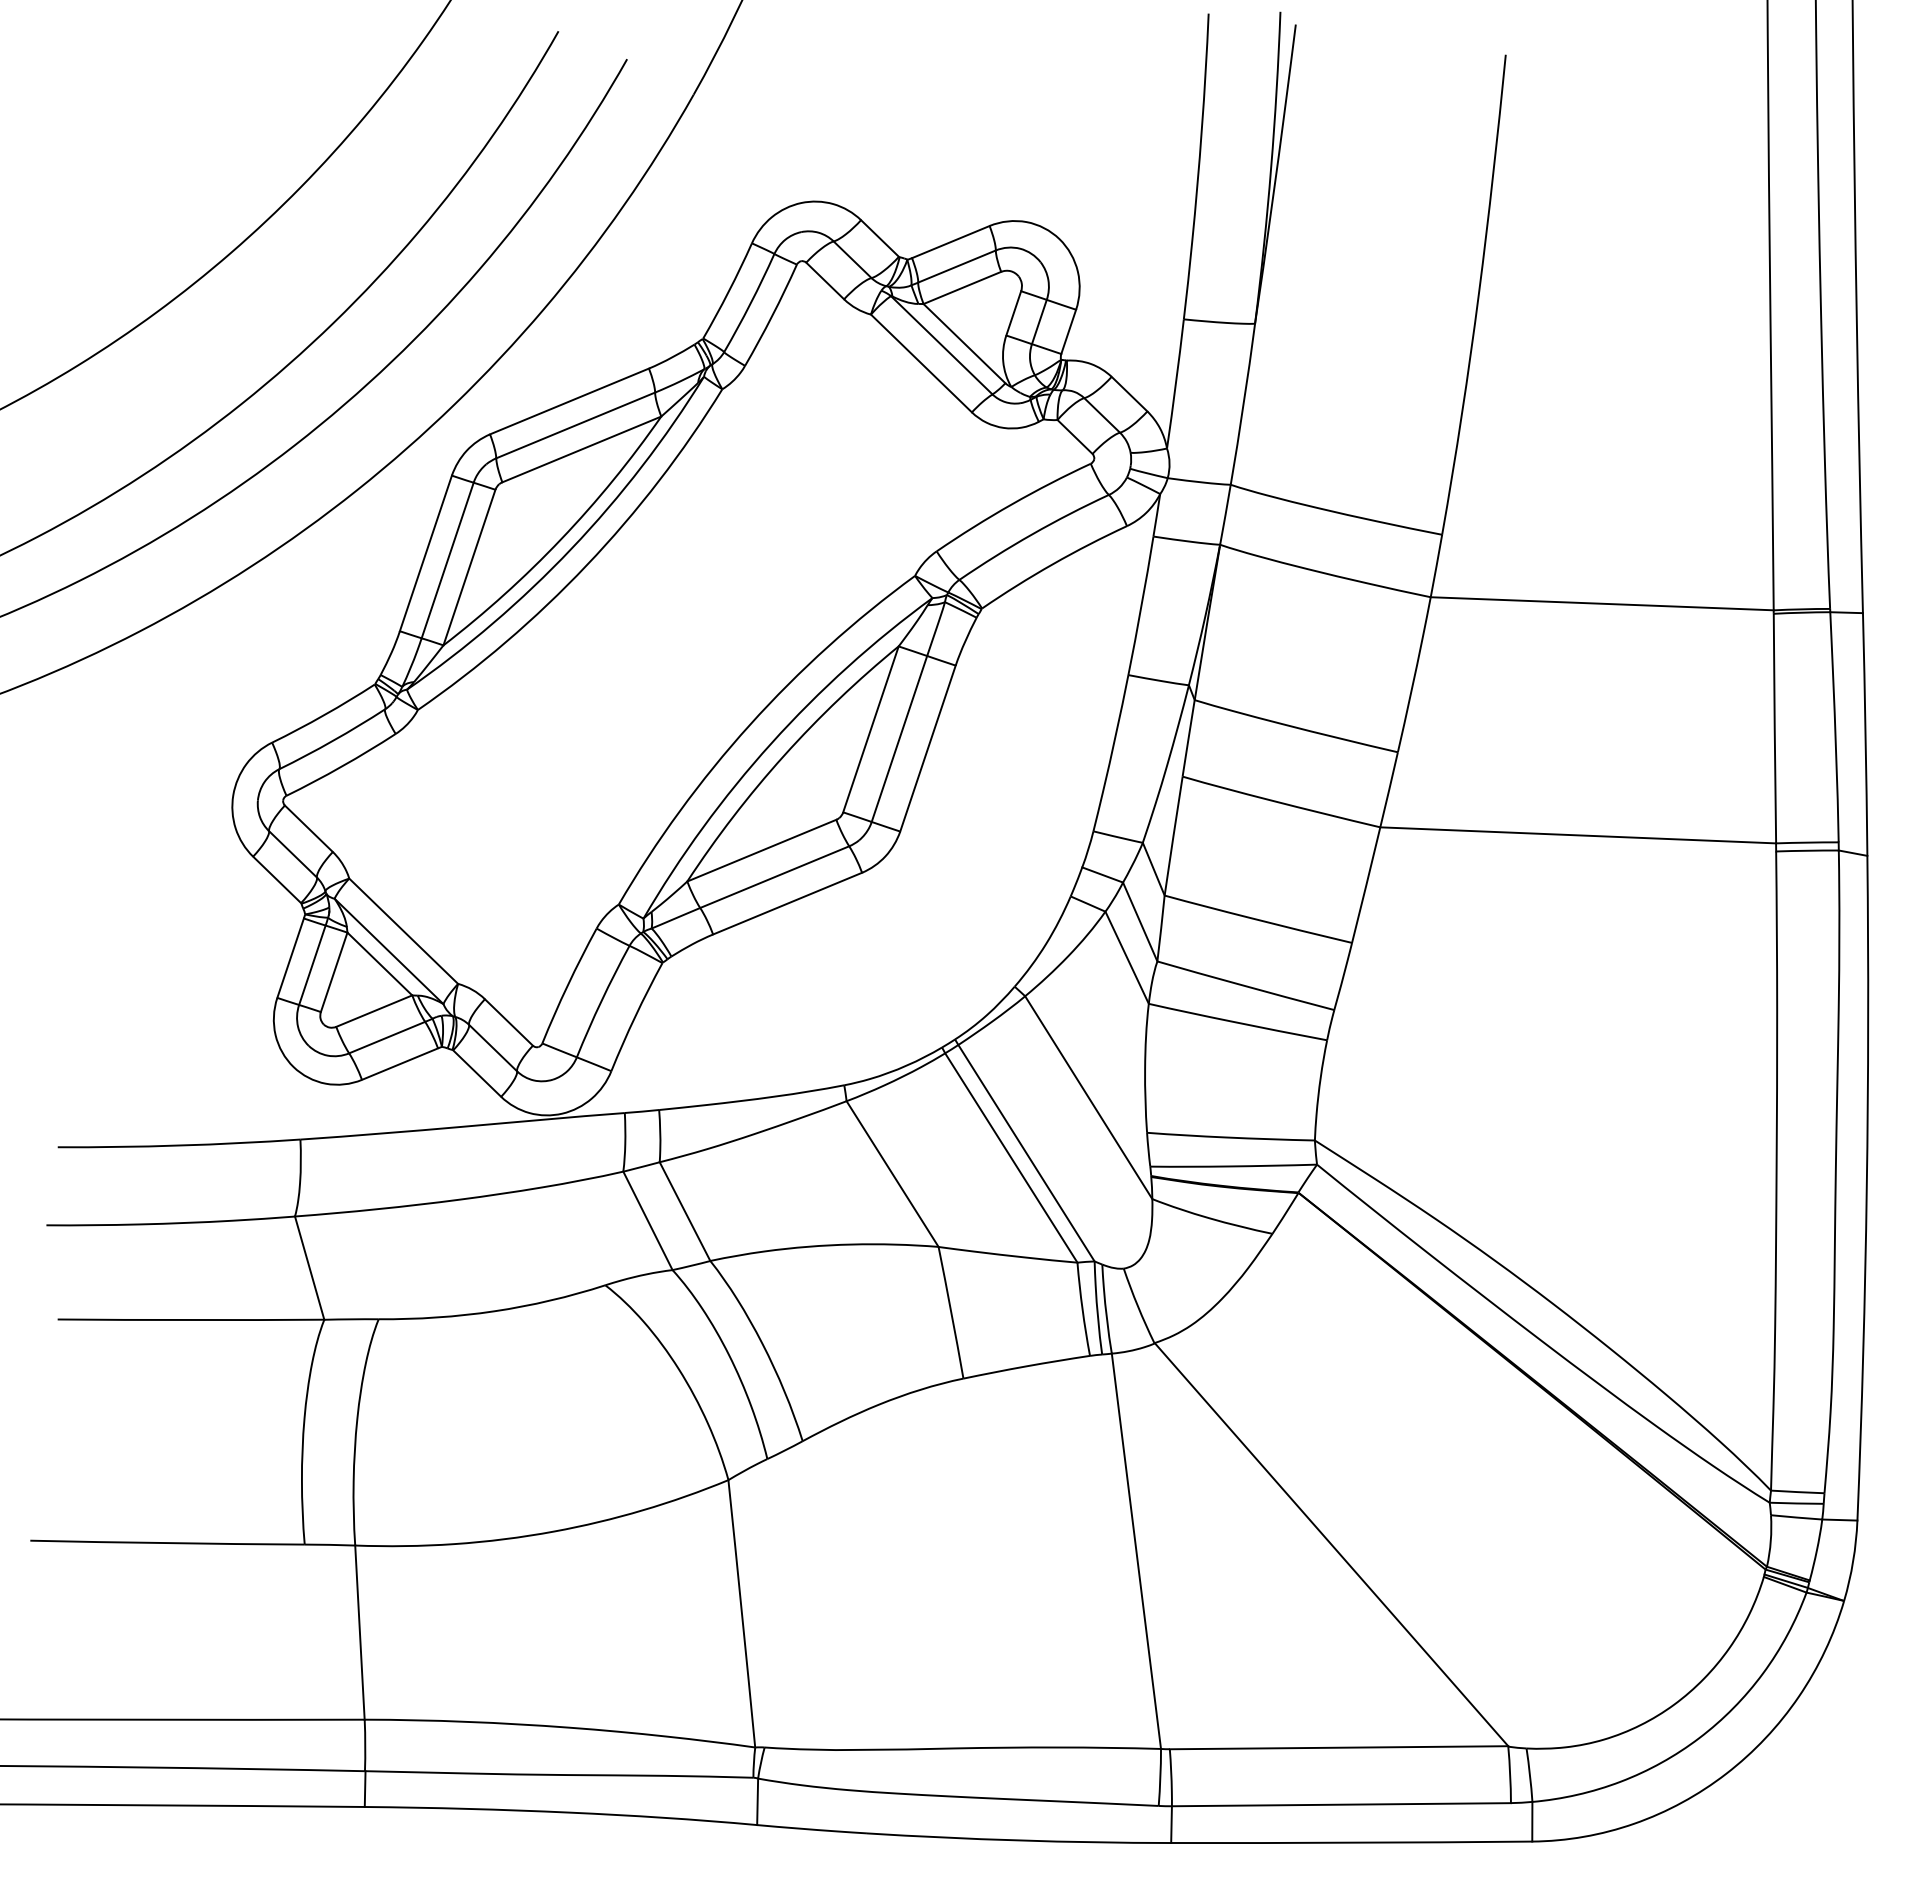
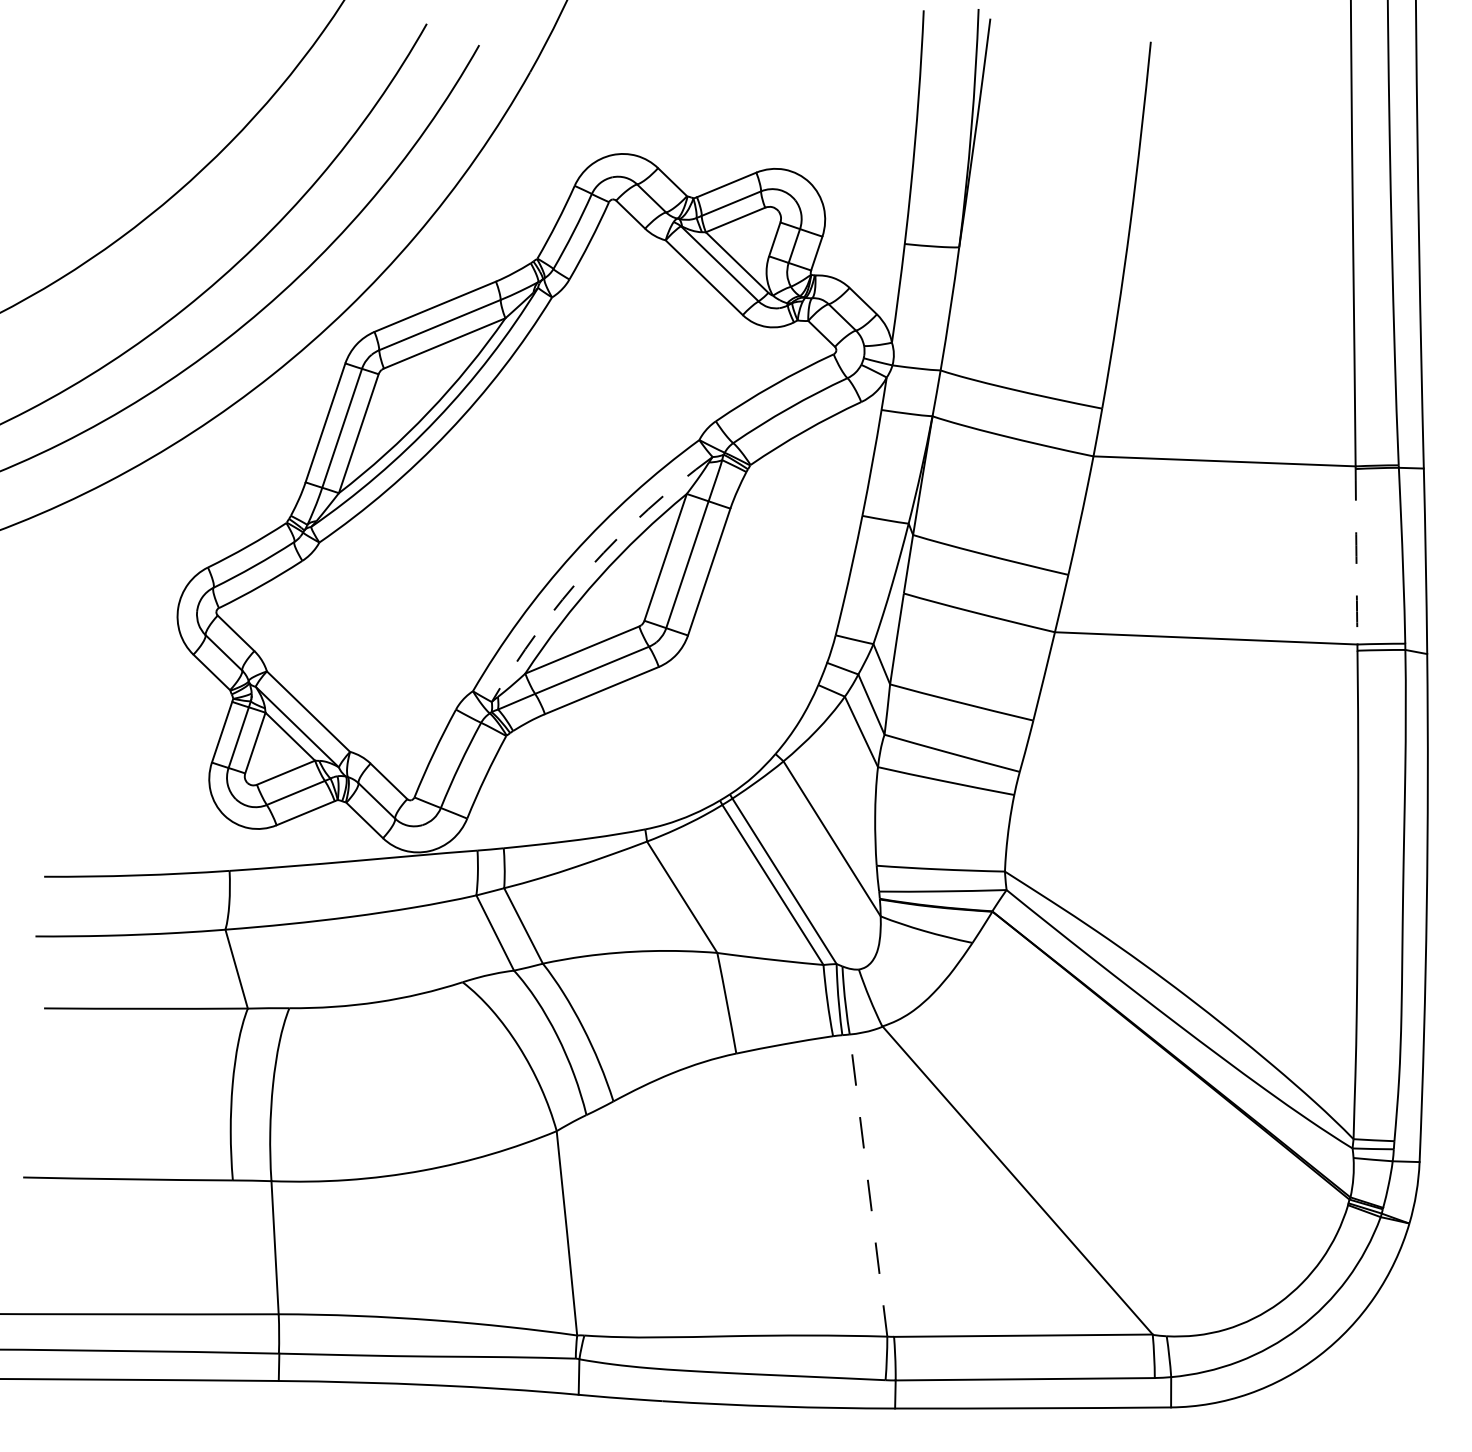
arc: (1774, 728) -> (1356, 556), solid -> dashed
arc: (771, 743) -> (589, 568), solid -> dashed
line: (1136, 1550) -> (868, 1184), solid -> dashed

